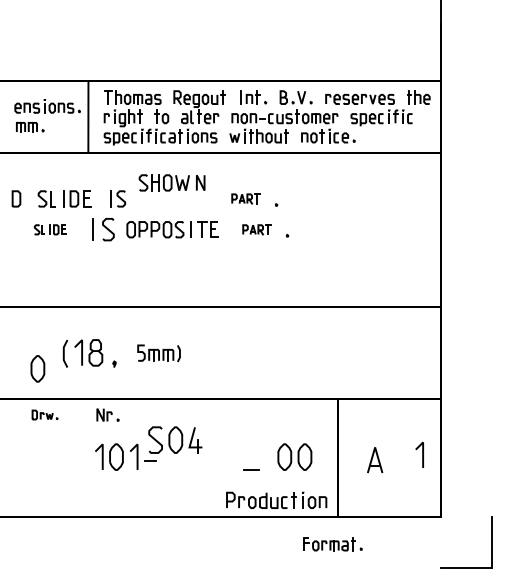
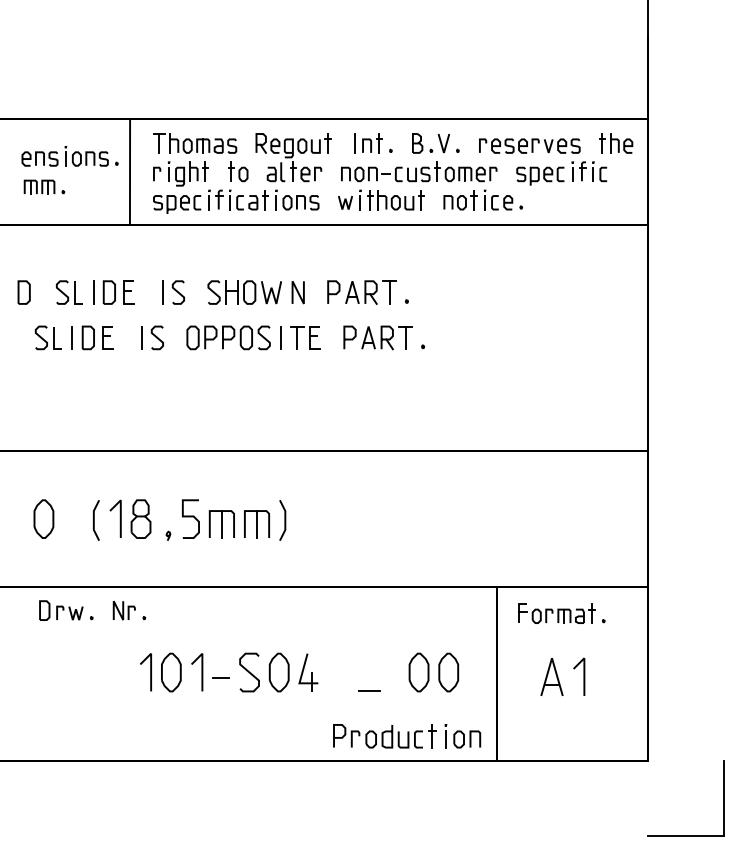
part: (171, 182) -> (255, 291), moved
part: (245, 198) -> (361, 291), size x1.67
part: (50, 229) -> (74, 337), size x1.67
part: (103, 229) -> (152, 337), size x0.71
part: (256, 229) -> (377, 337), size x1.67
part: (158, 353) -> (233, 520), size x1.67
part: (37, 368) -> (43, 518), moved
part: (44, 414) -> (65, 609), size x1.43
part: (107, 414) -> (128, 609), moved
part: (175, 439) -> (278, 671), moved
line: (422, 454) -> (583, 676), moved
part: (332, 544) -> (561, 614), moved

